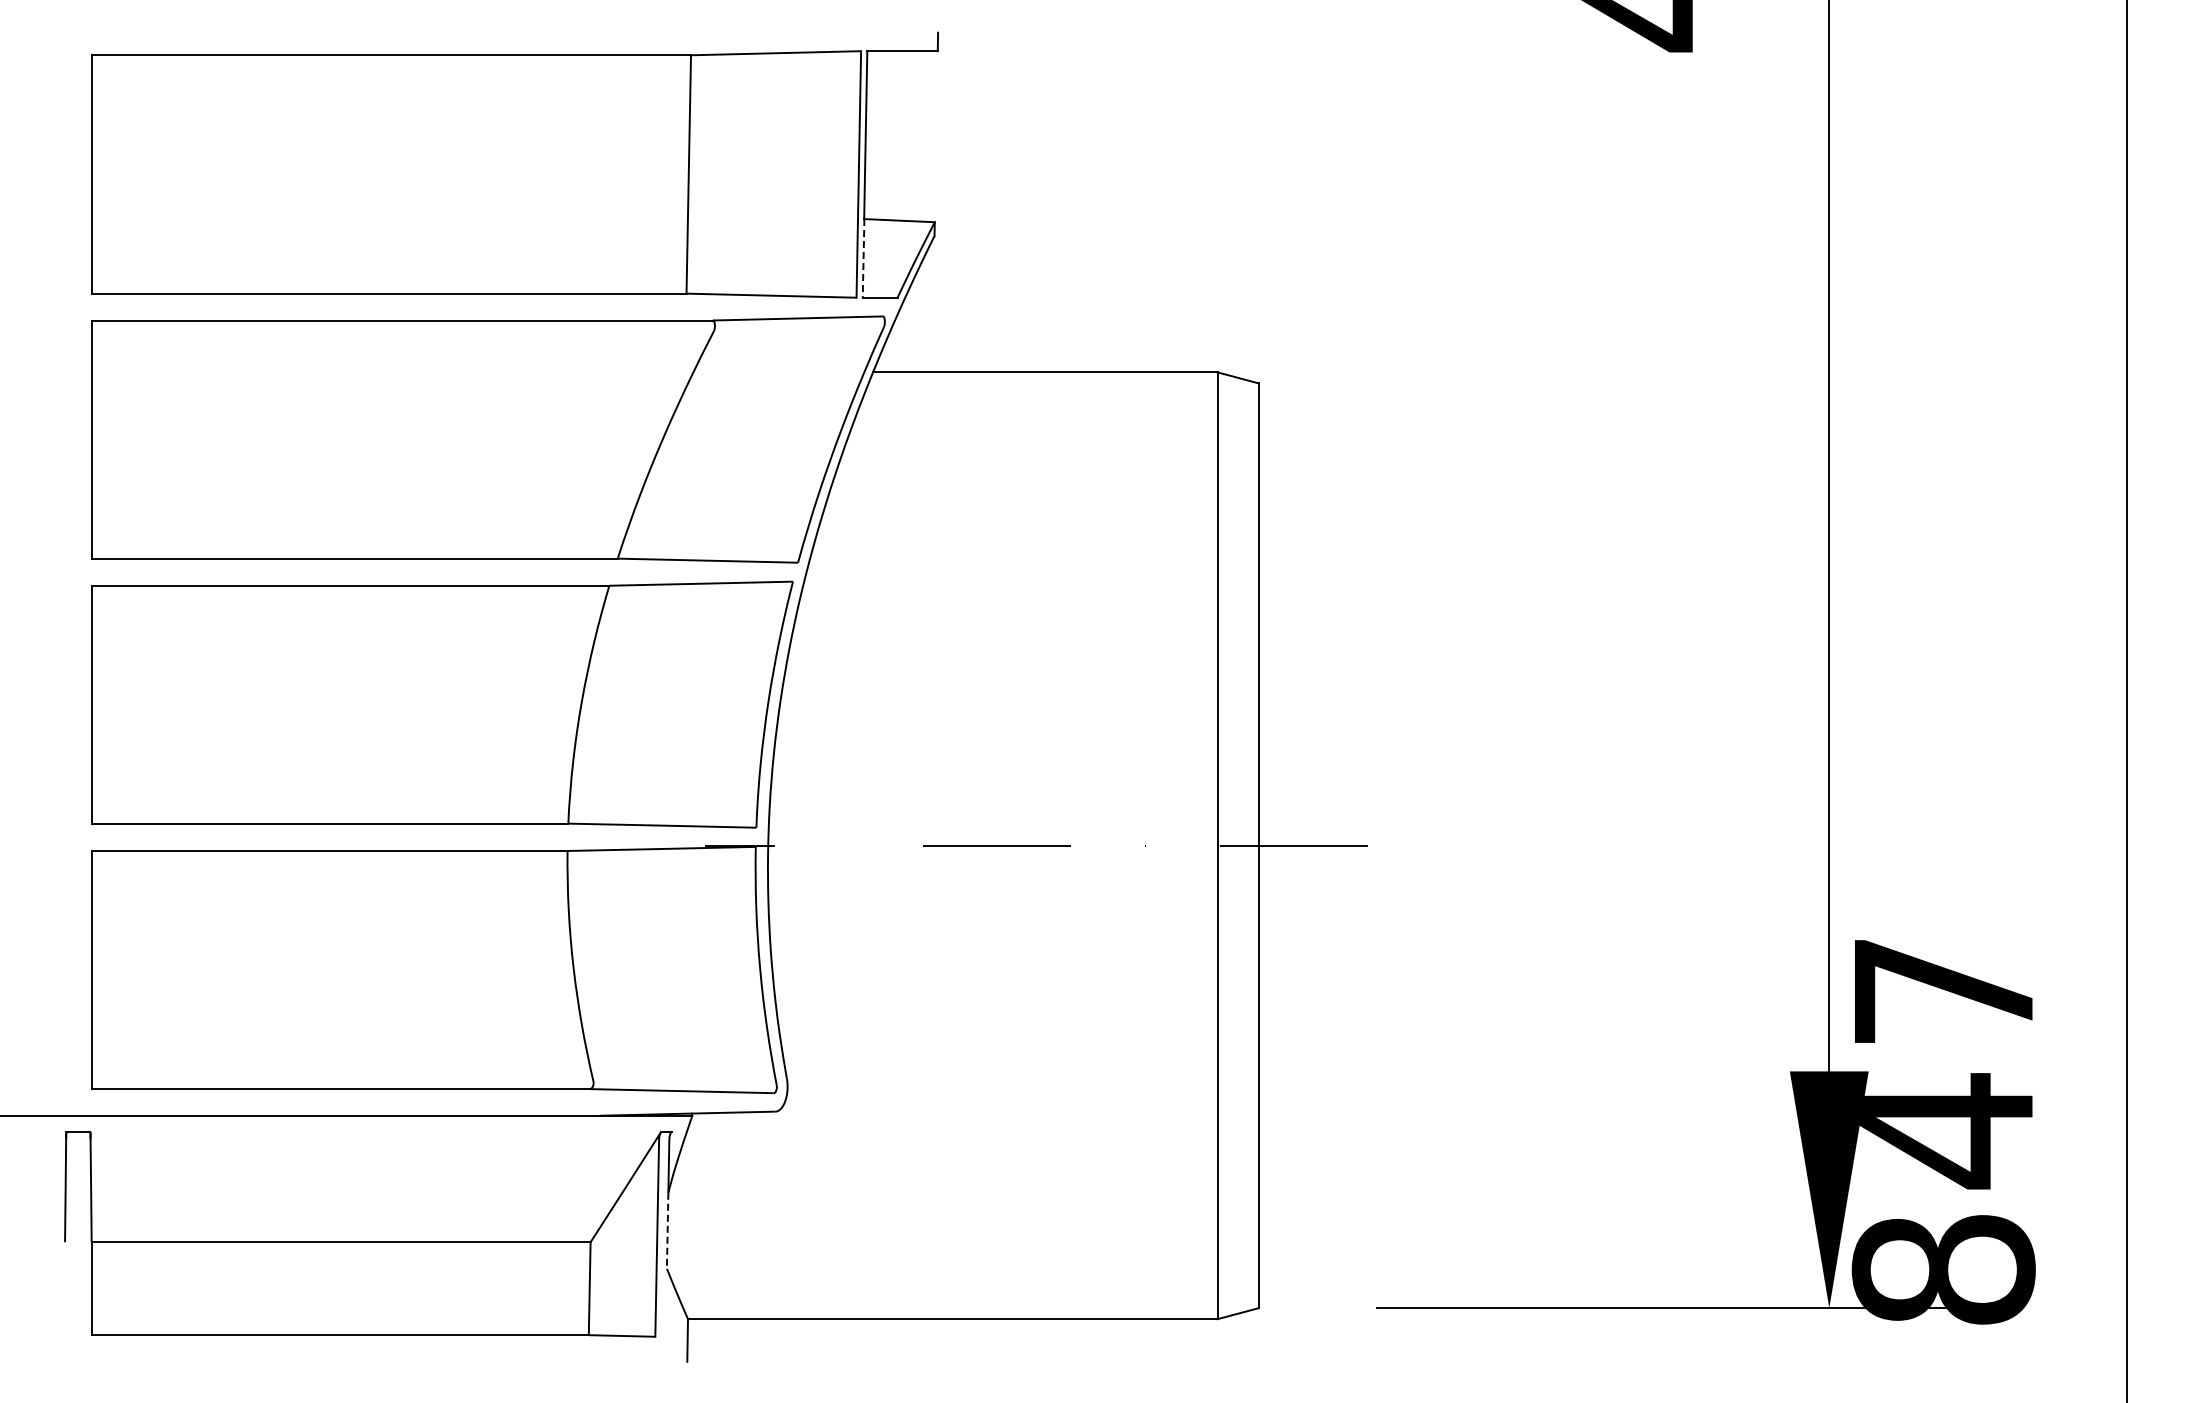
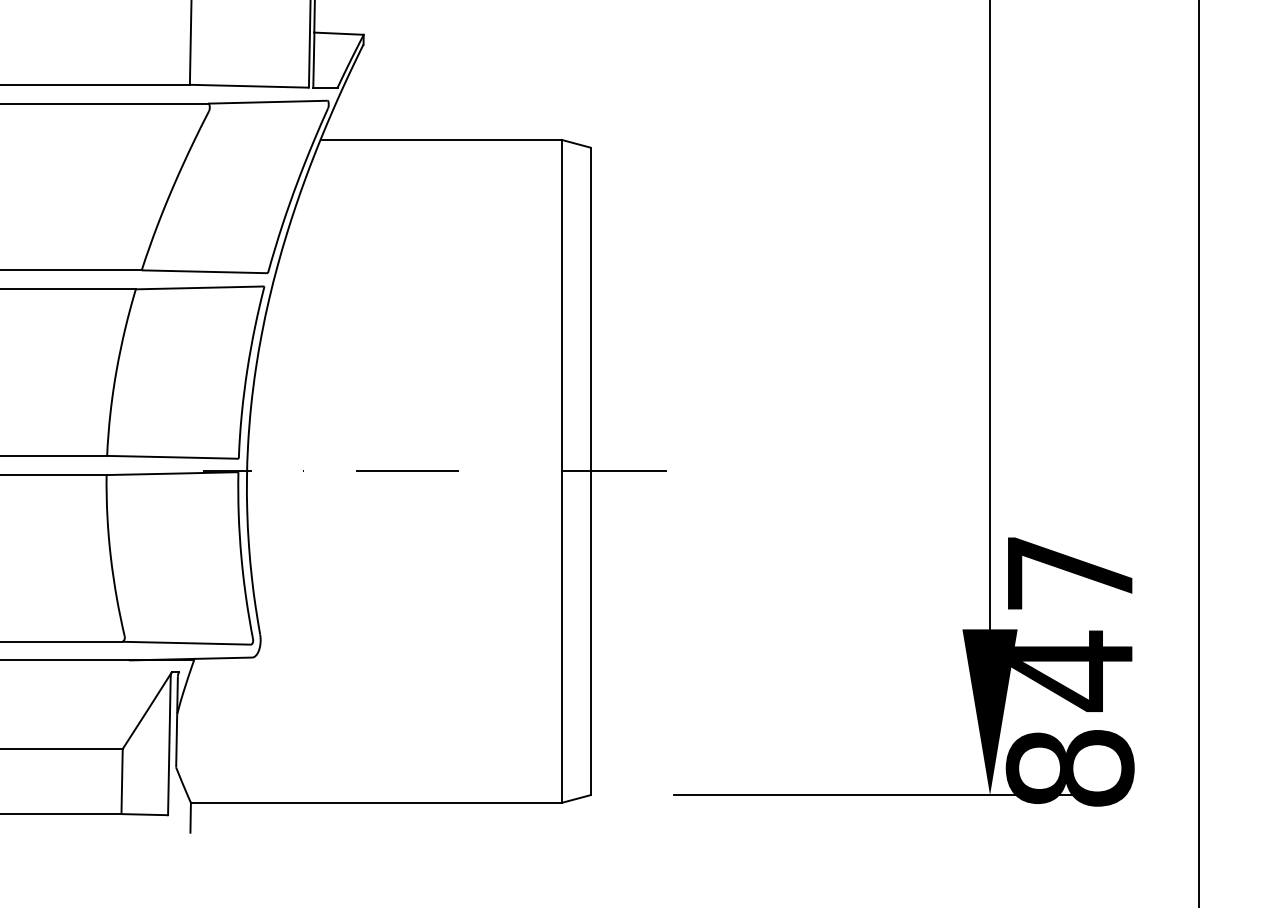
line: (863, 258) -> (313, 60), dashed -> solid
line: (667, 1230) -> (176, 740), dashed -> solid

